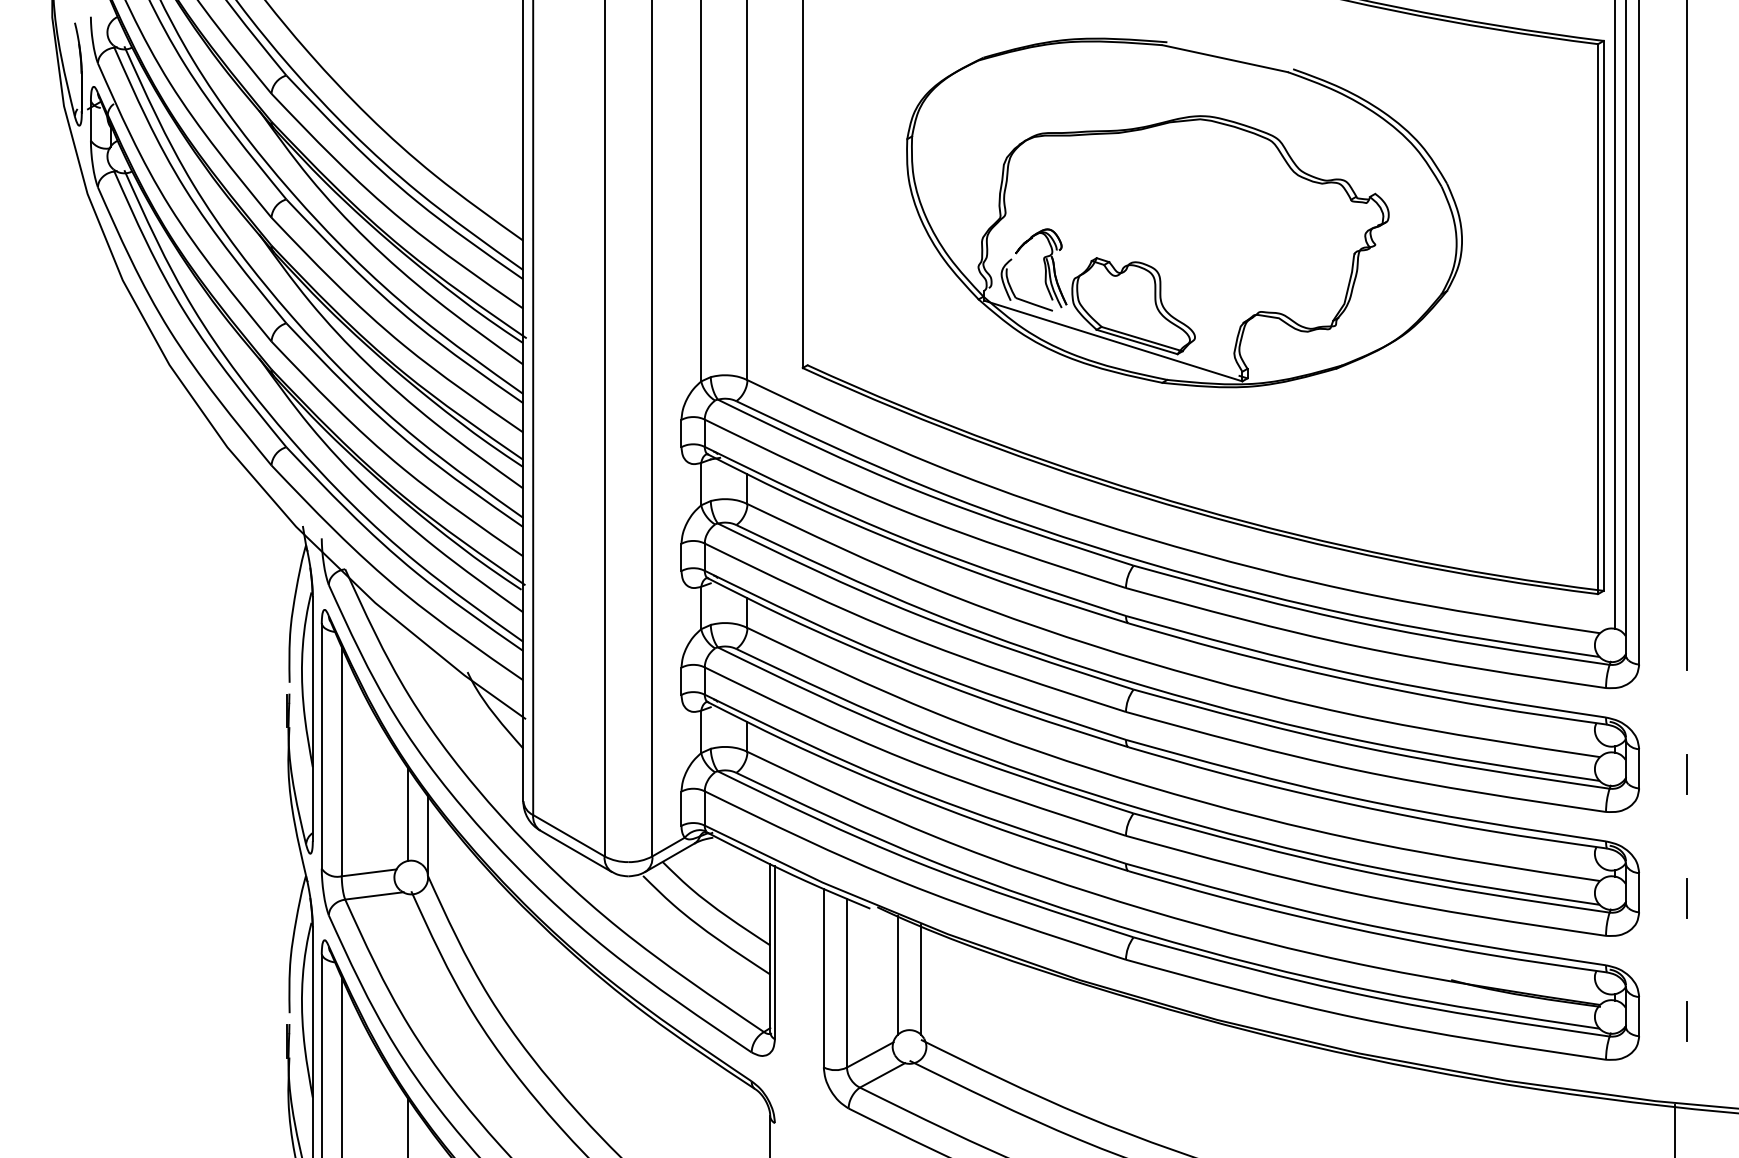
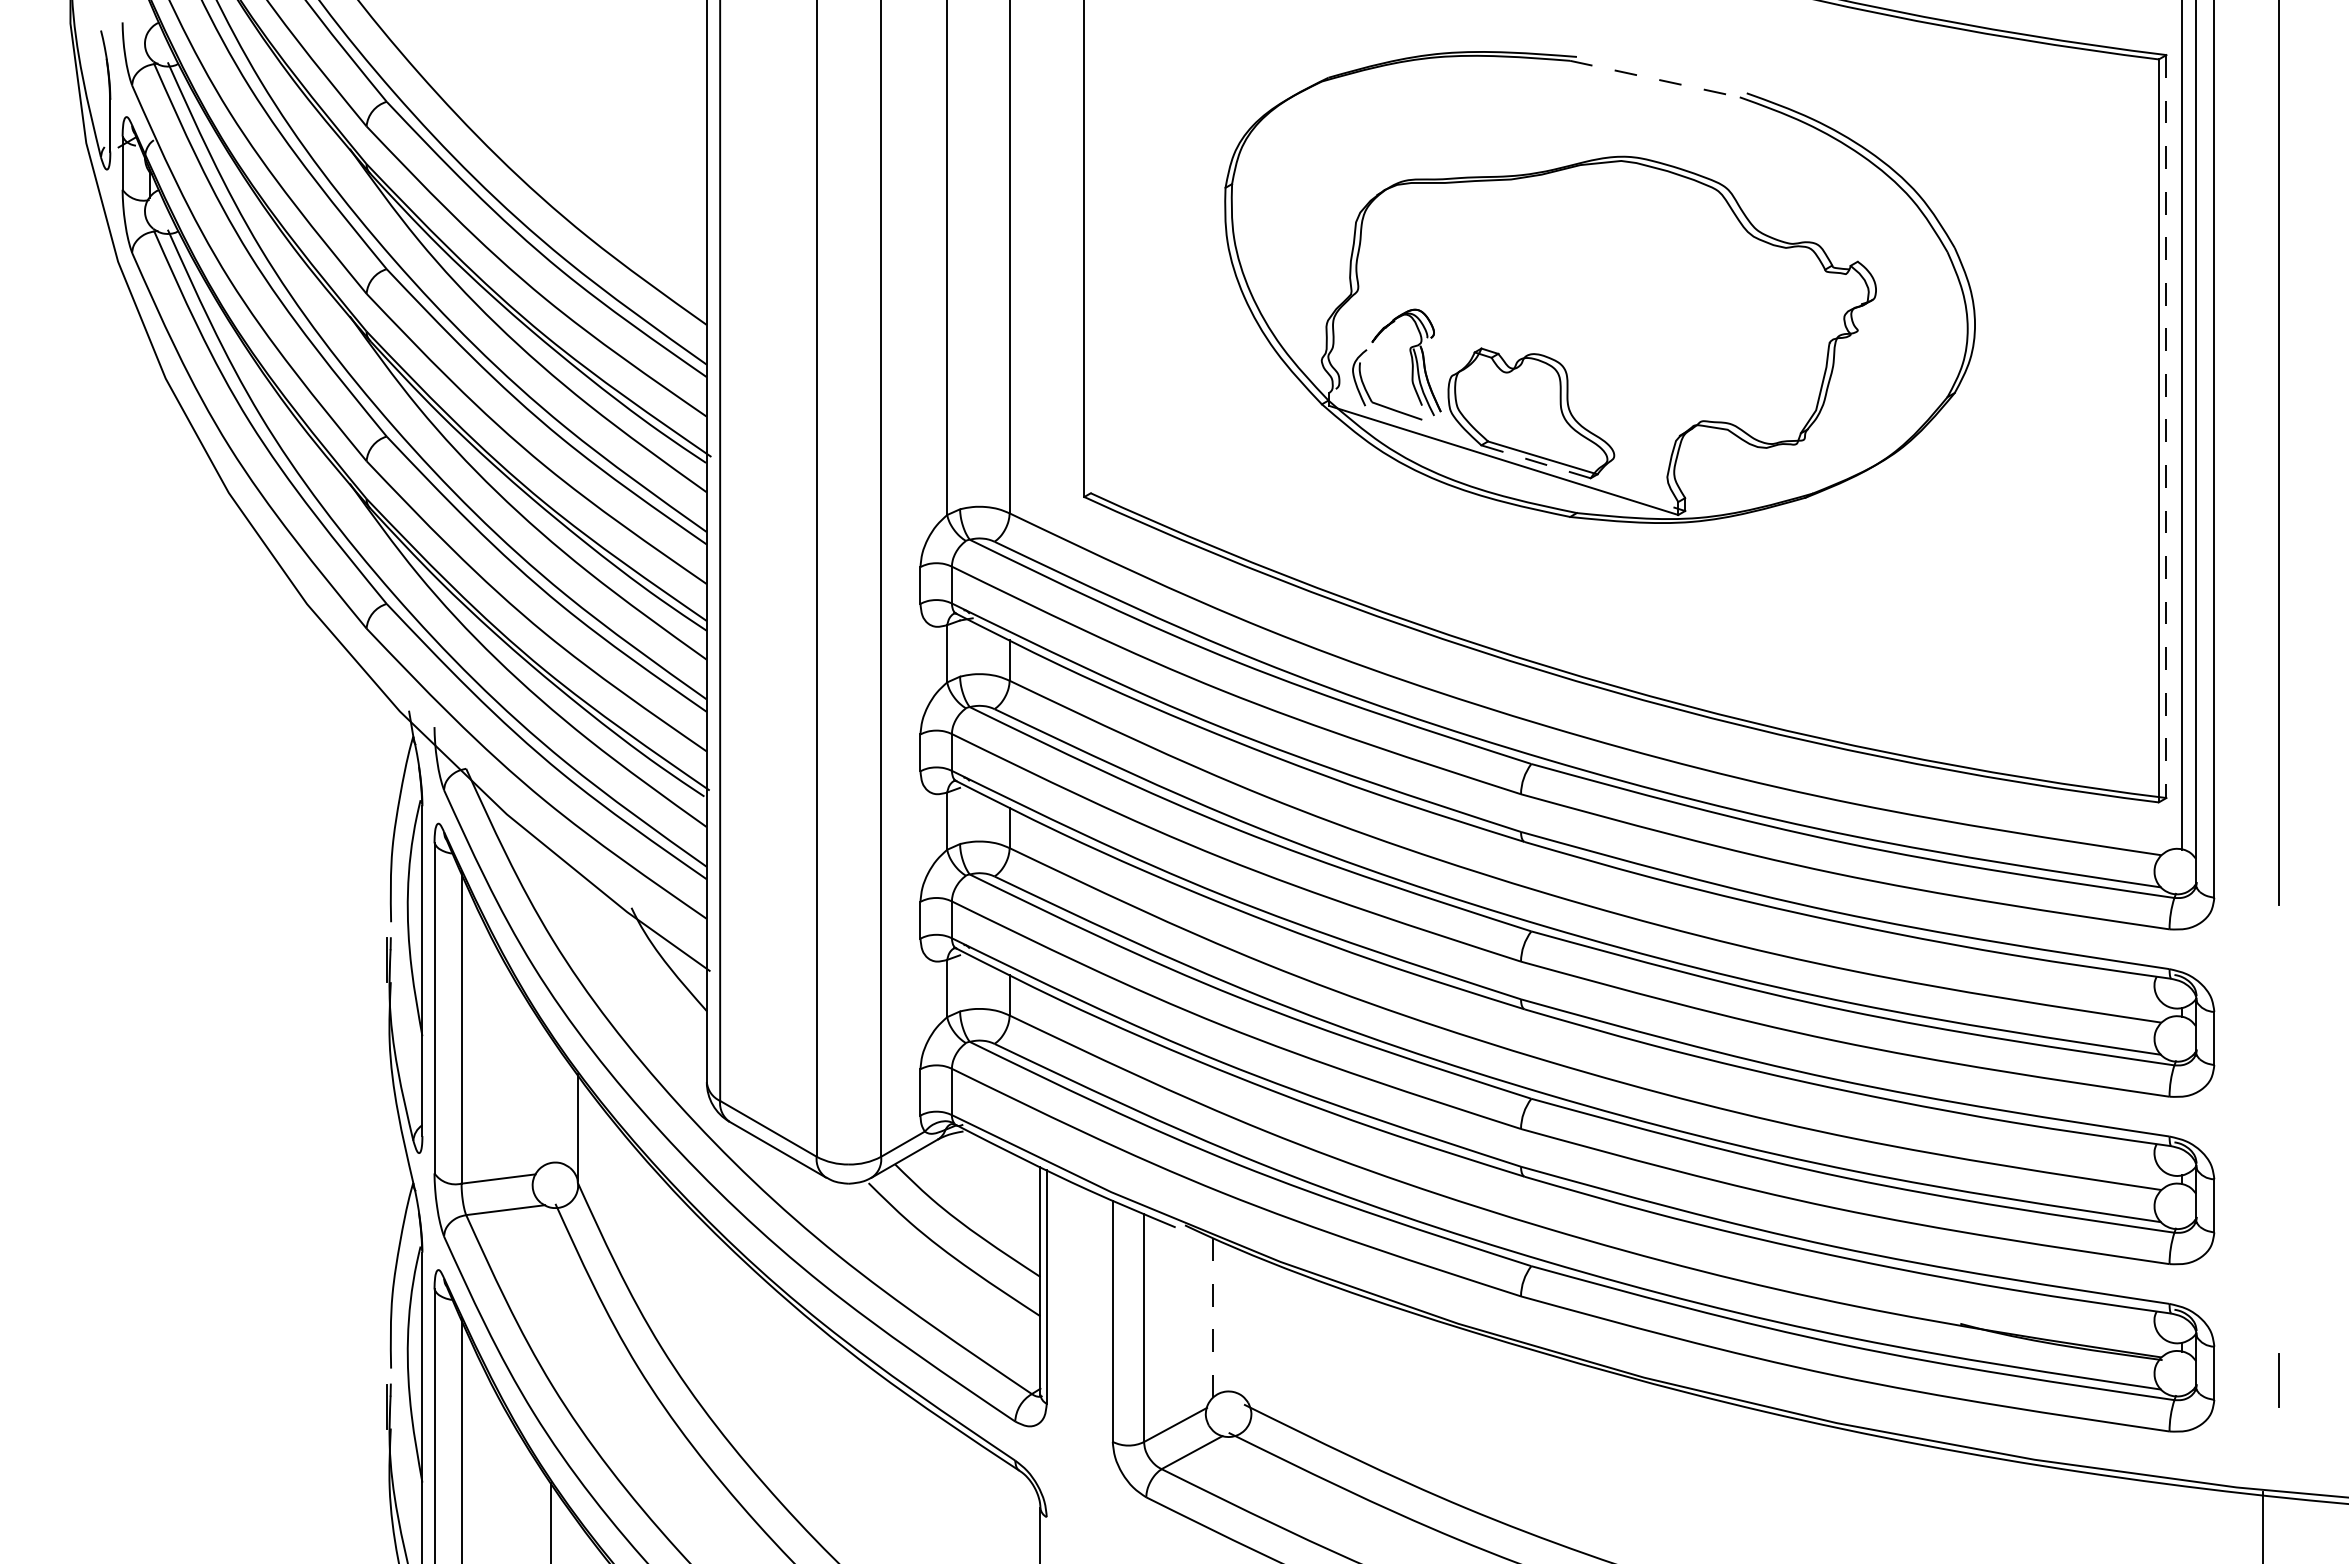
line: (1224, 59) -> (1654, 79), solid -> dashed
line: (1603, 316) -> (2166, 427), solid -> dashed
line: (1136, 341) -> (1535, 461), solid -> dashed
line: (1686, 774) -> (2278, 1045), removed
line: (407, 814) -> (550, 1100), removed
line: (1686, 897) -> (2278, 1212), removed
line: (898, 975) -> (1213, 1317), solid -> dashed
line: (921, 979) -> (1244, 1322), removed

